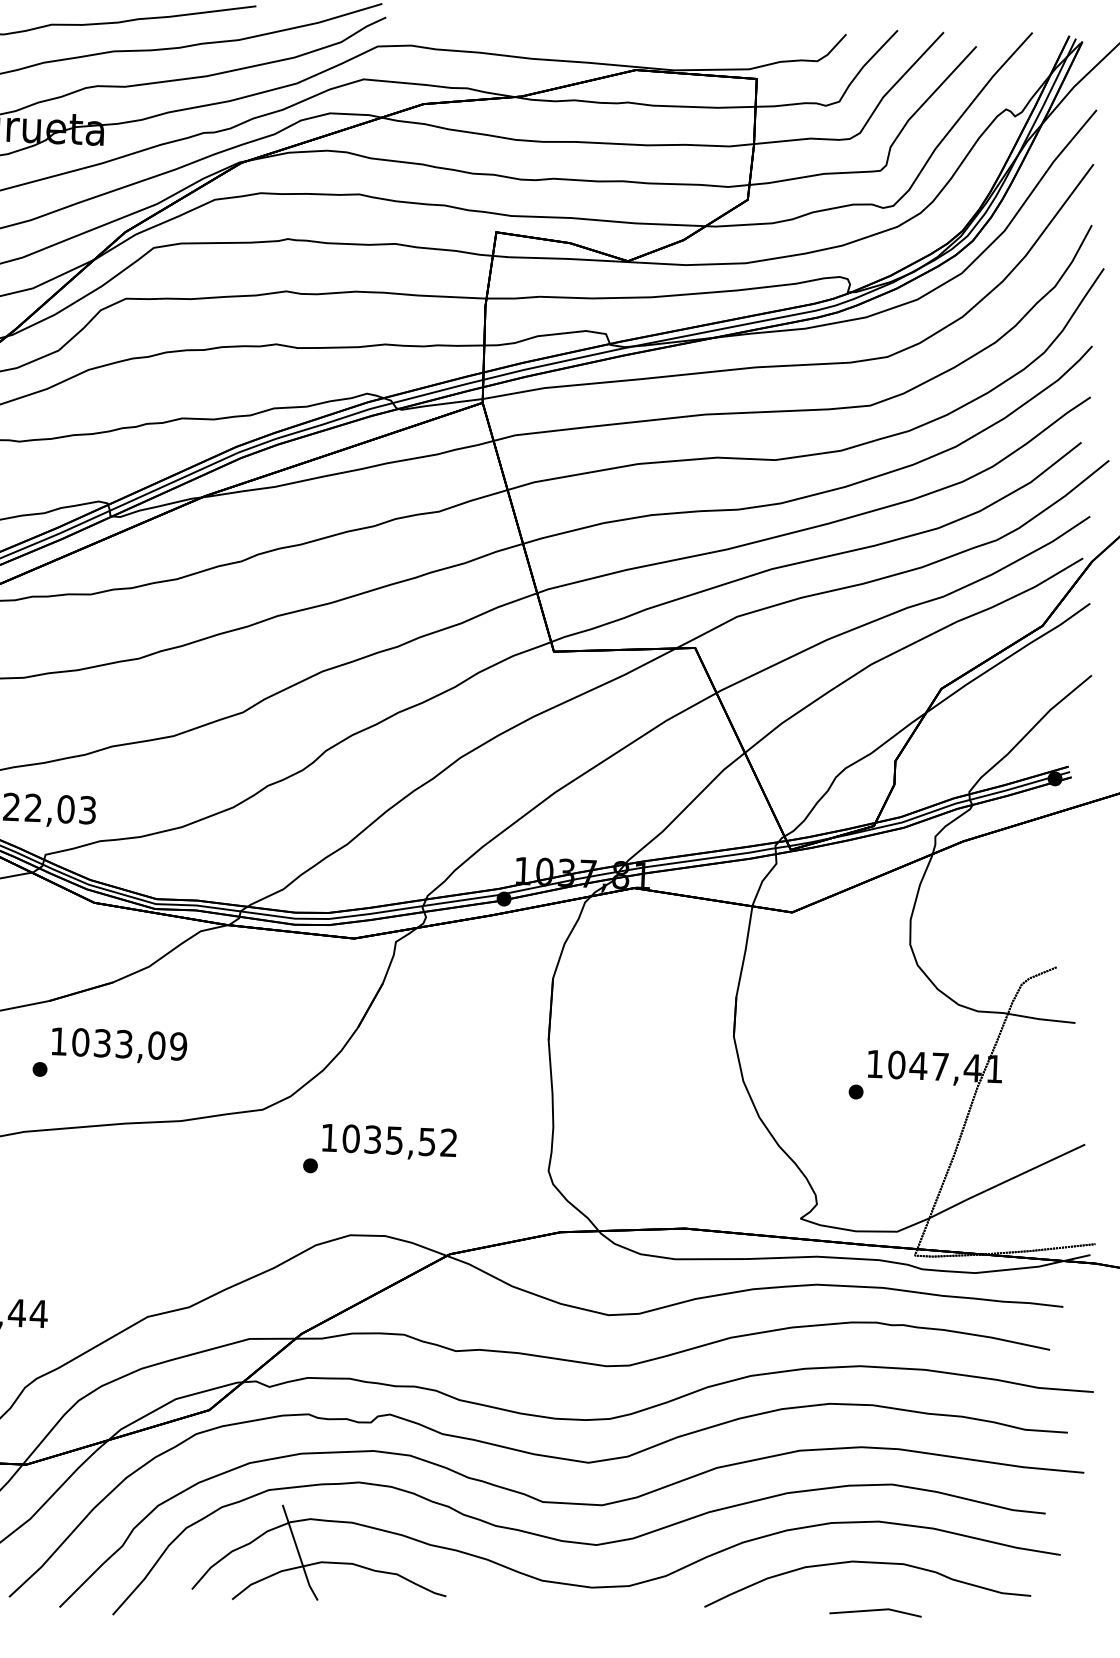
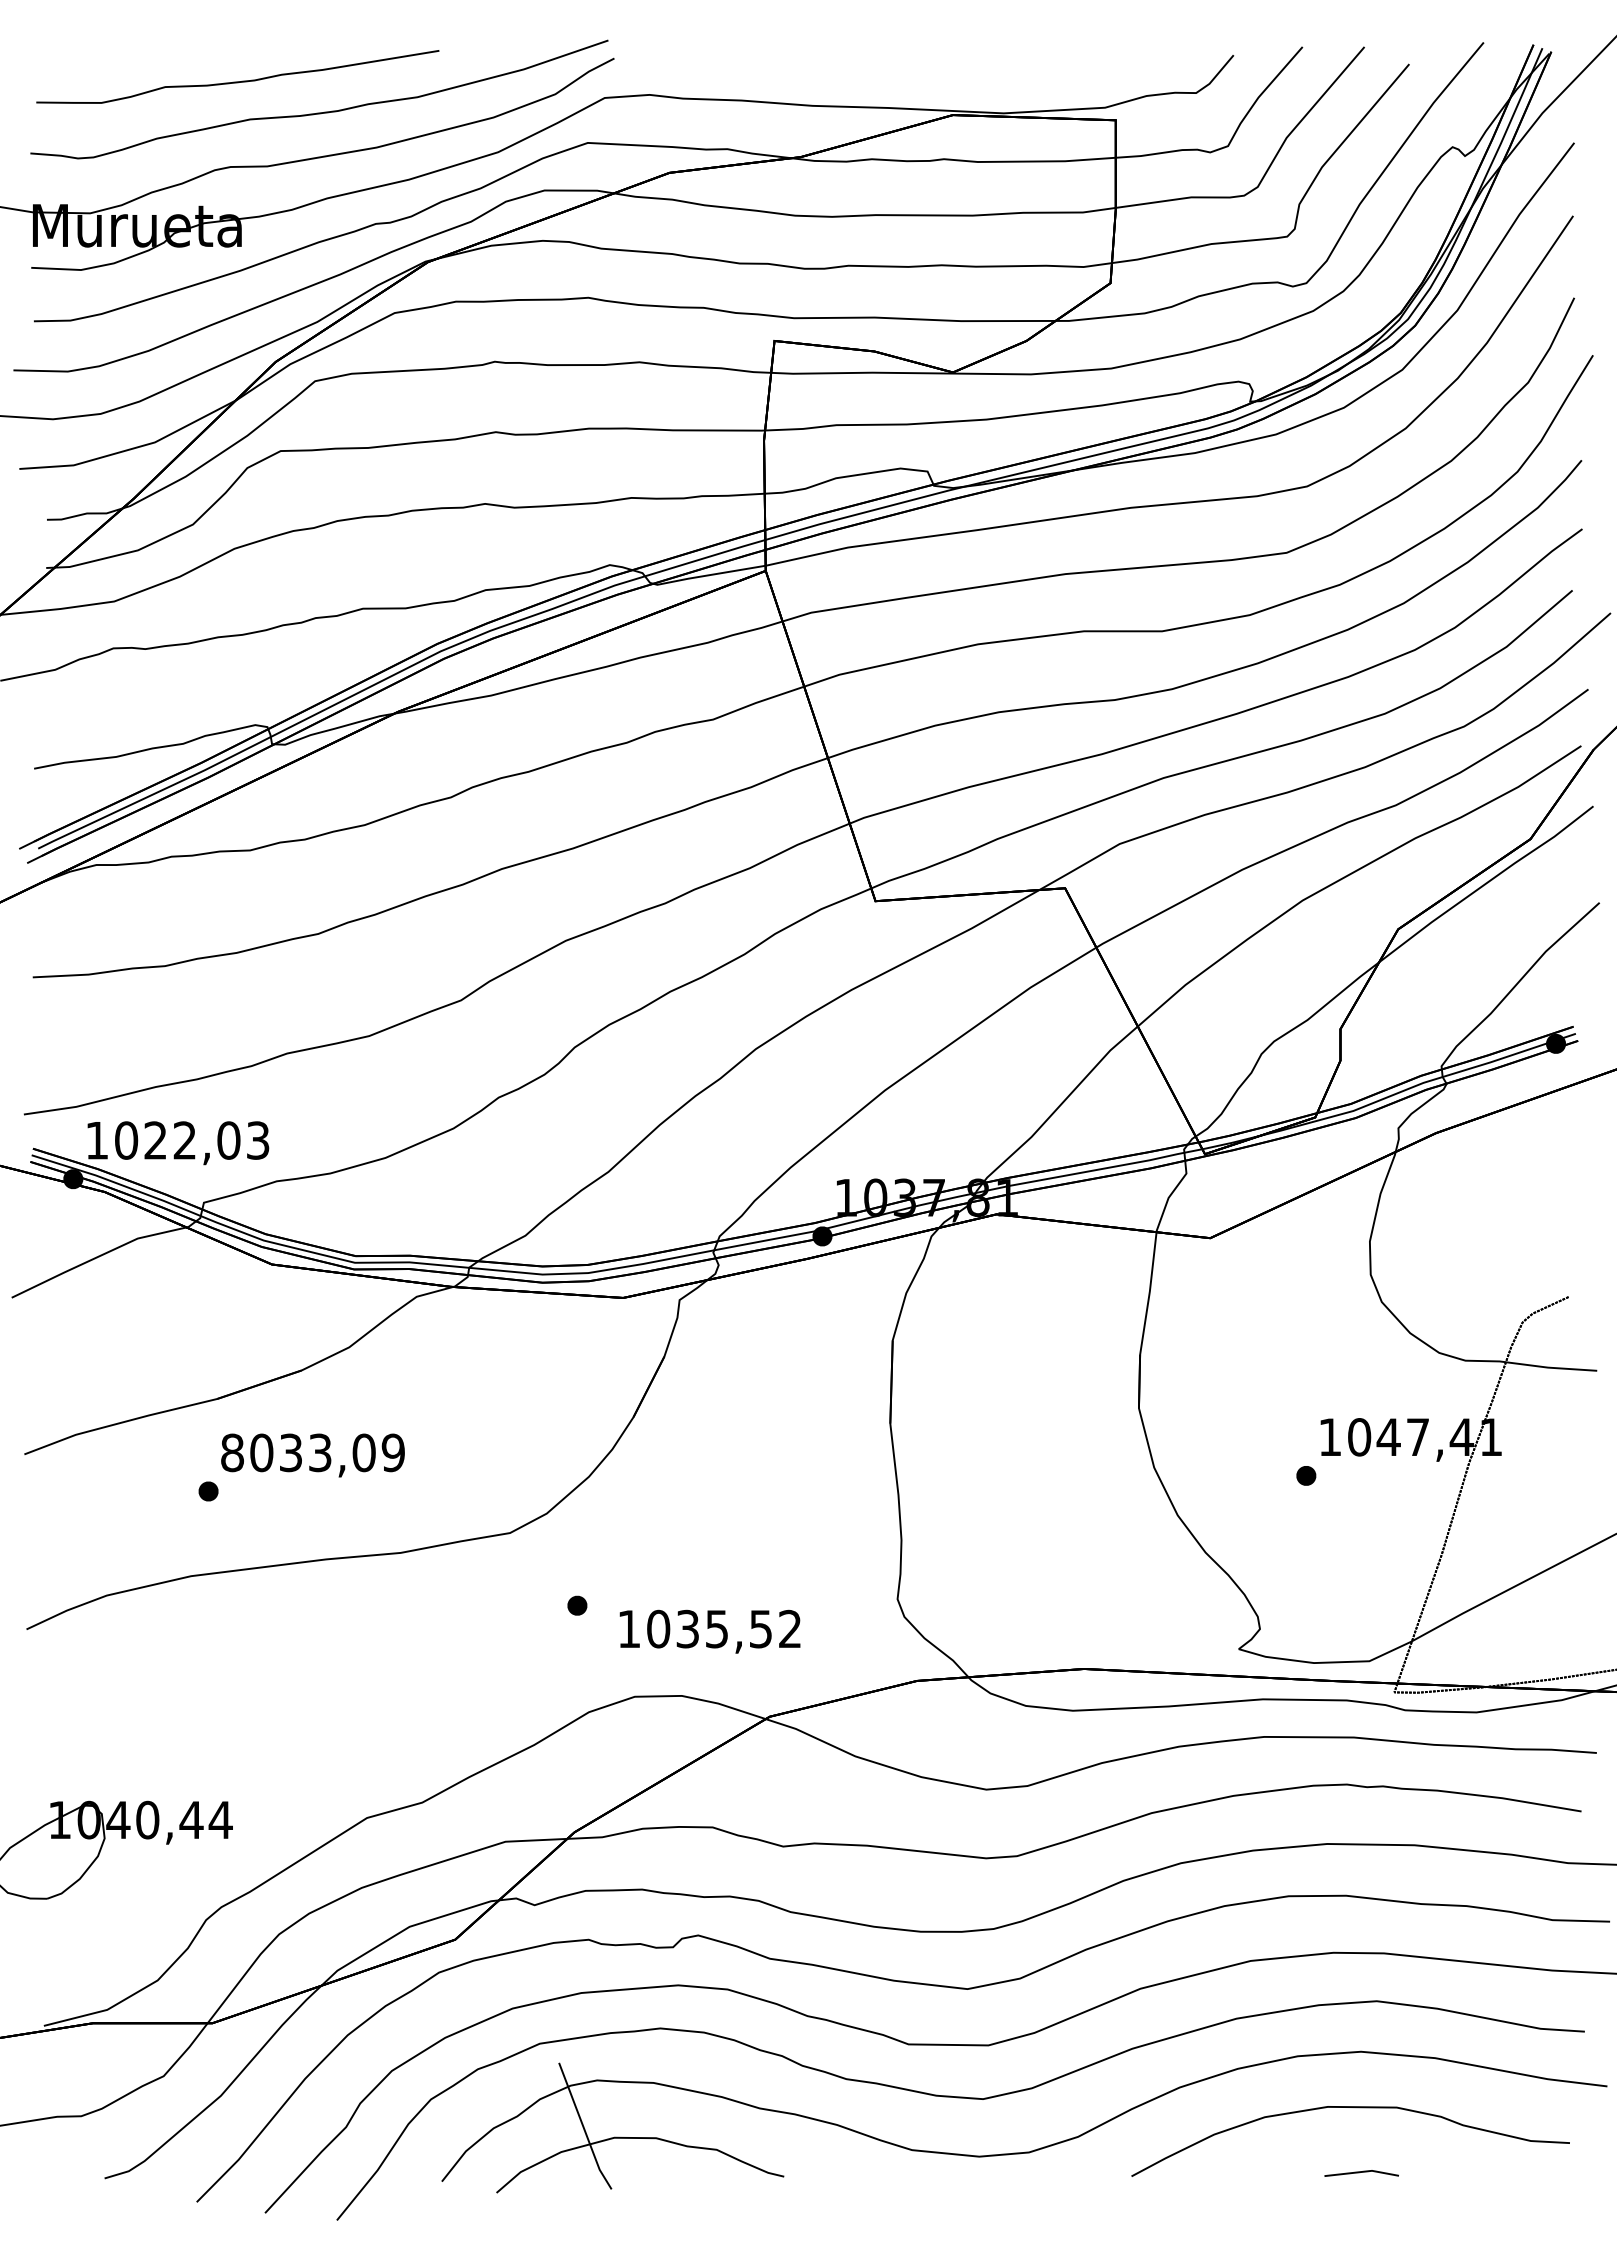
text: (59, 1041) -> (232, 1452), 1033,09 -> 8033,09
text: (388, 1142) -> (709, 1631), moved
part: (875, 1612) -> (1361, 2173), size x0.6

